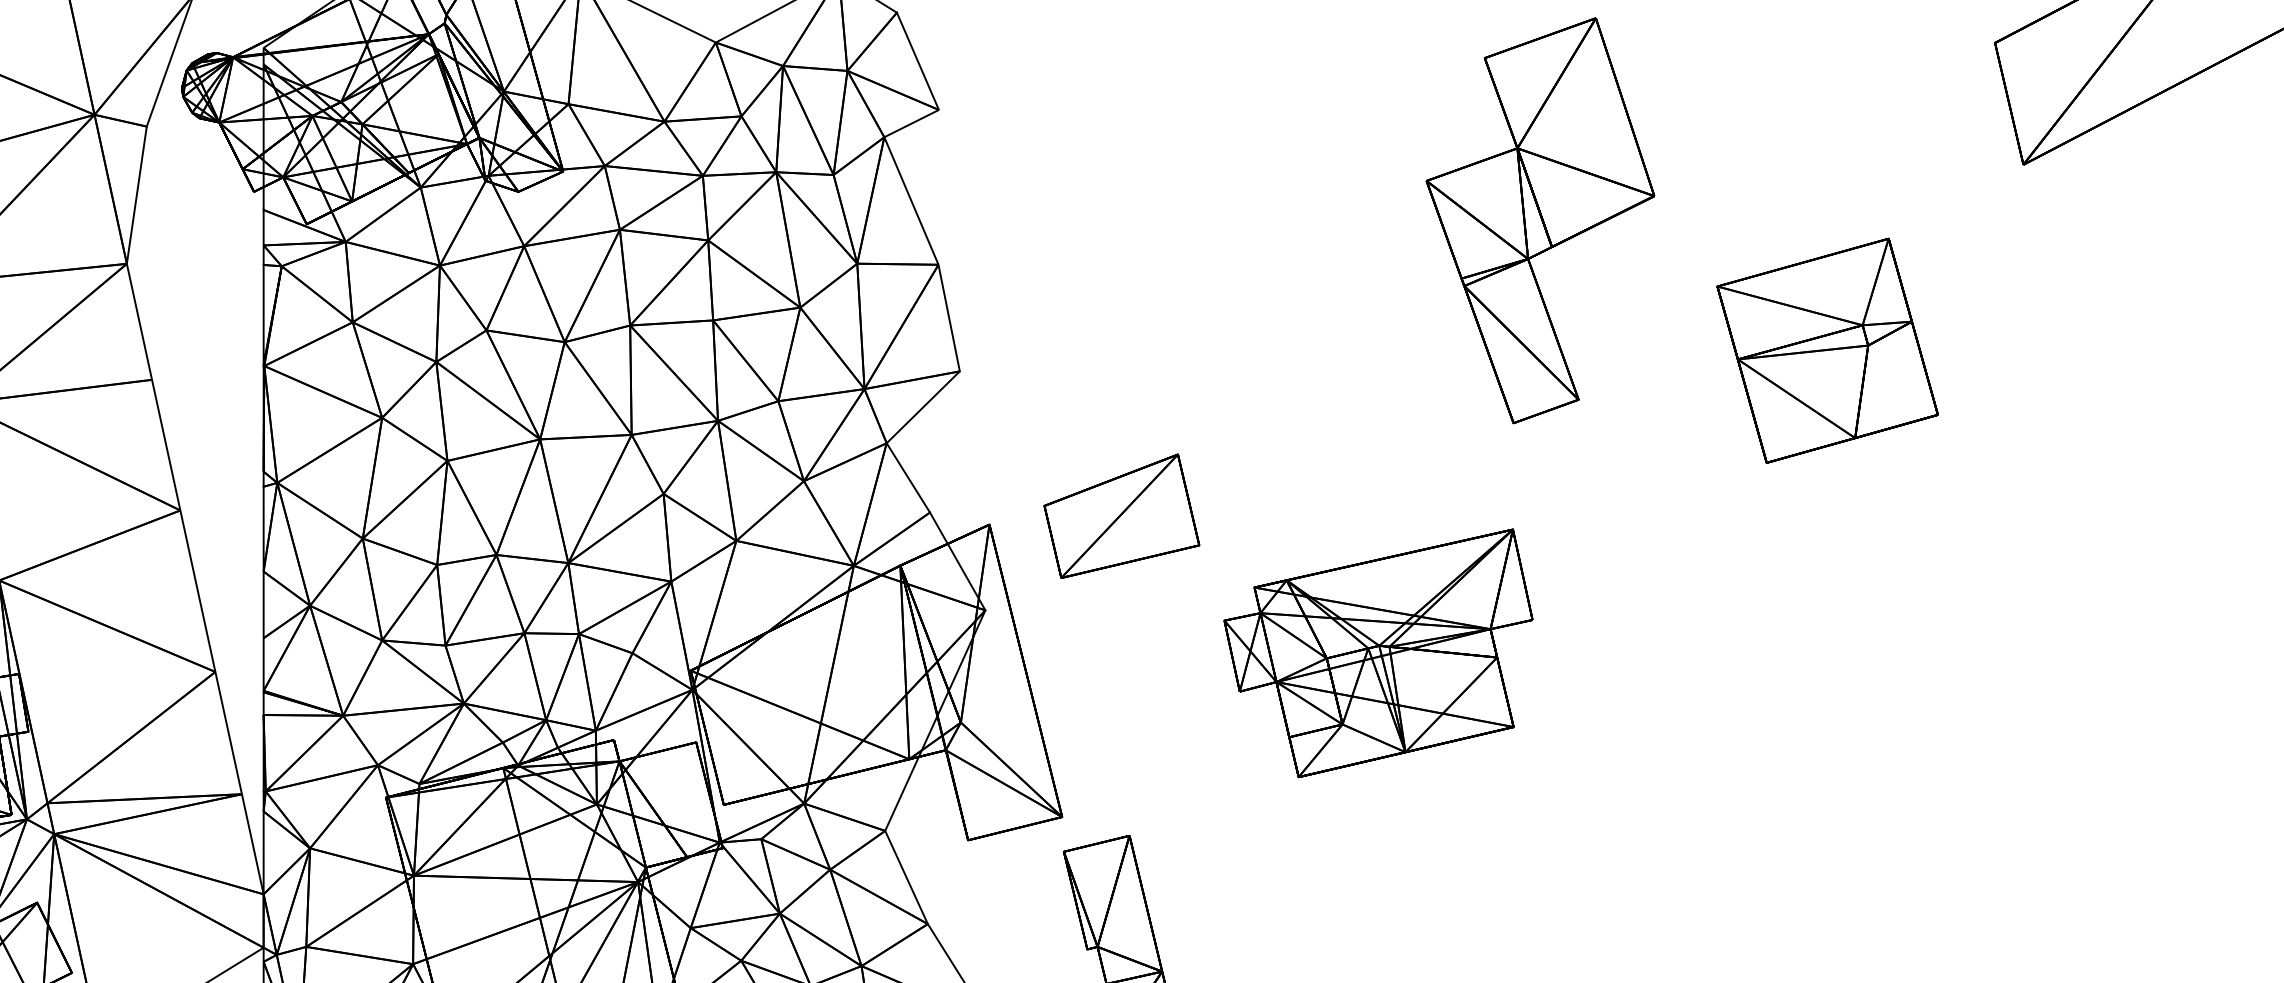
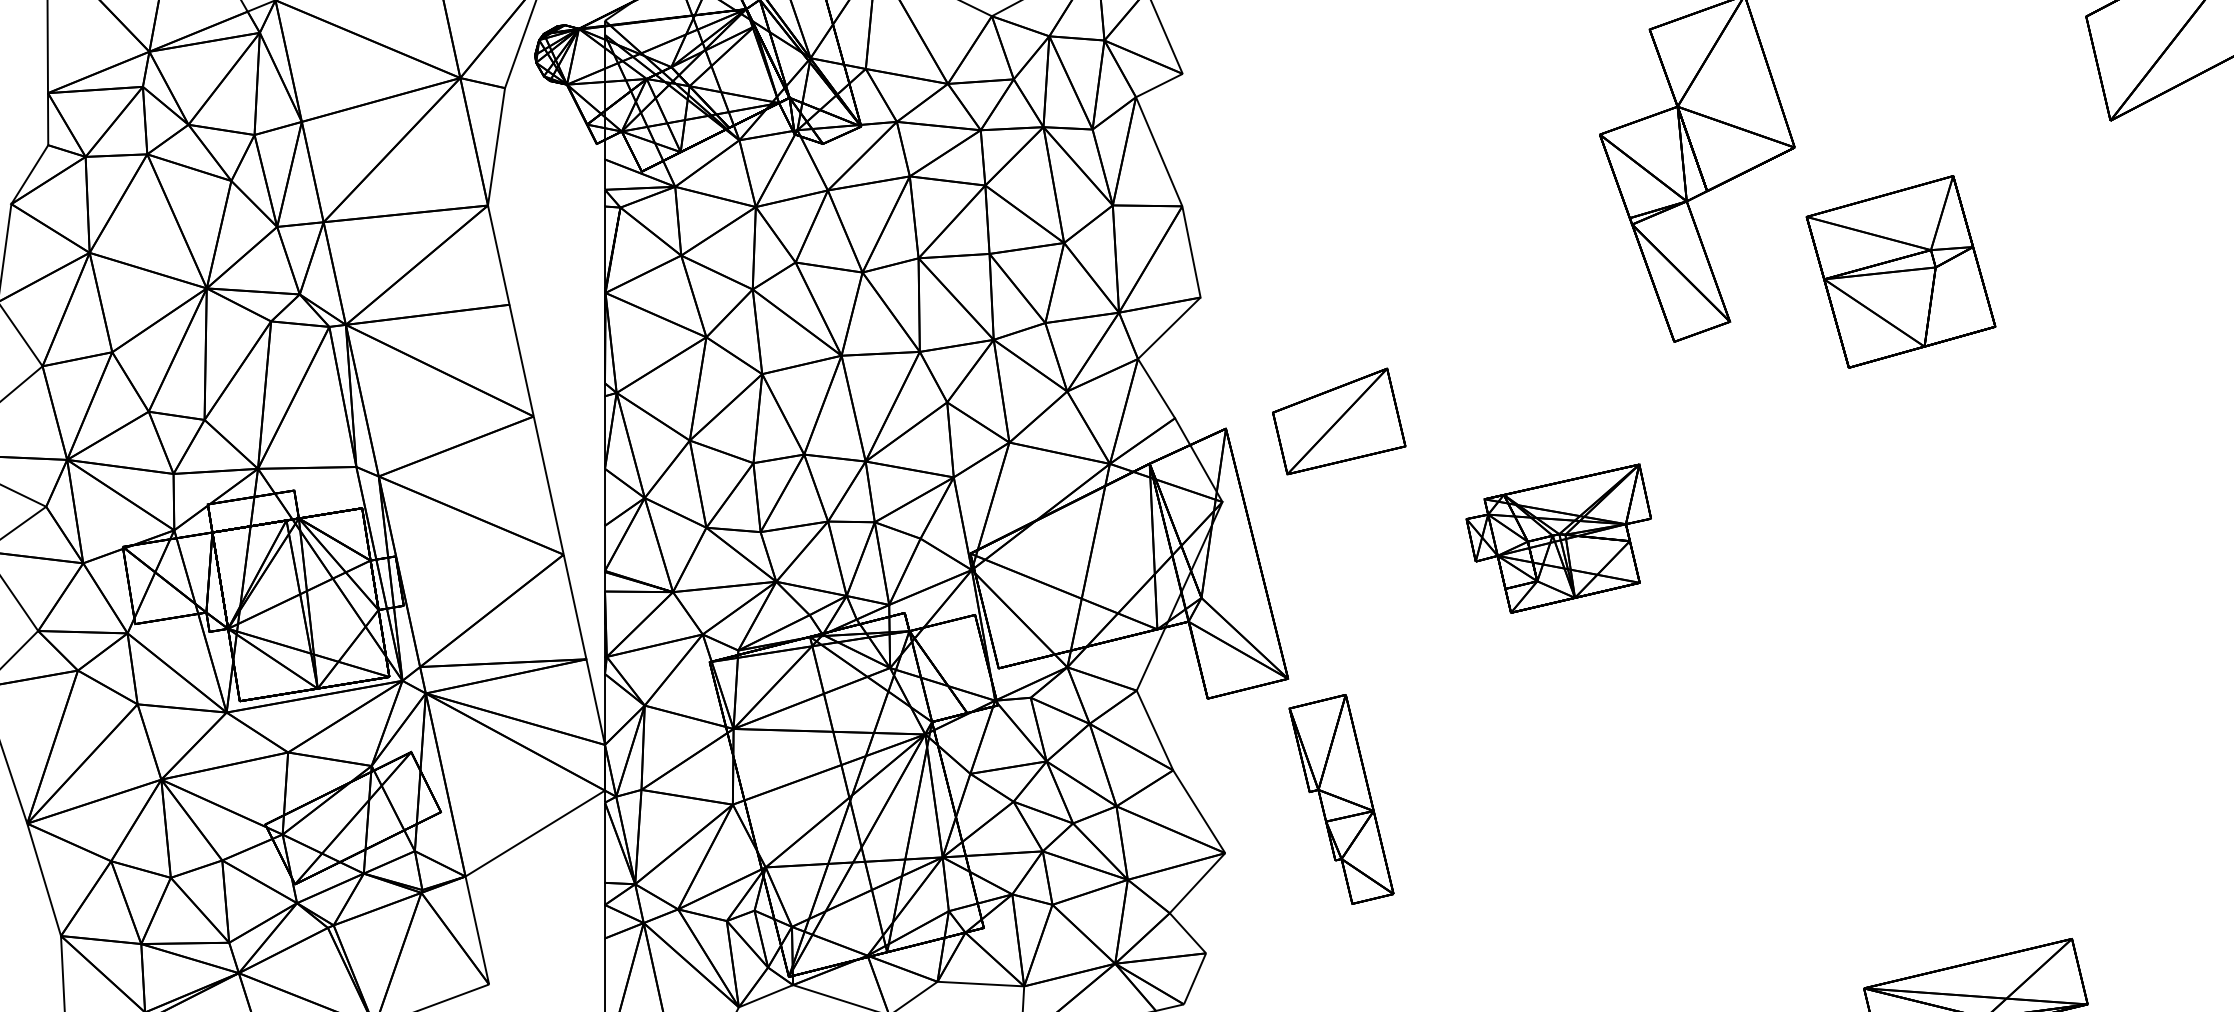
part: (1827, 350) -> (1900, 271), moved
part: (1378, 653) -> (1558, 538), size x0.7

